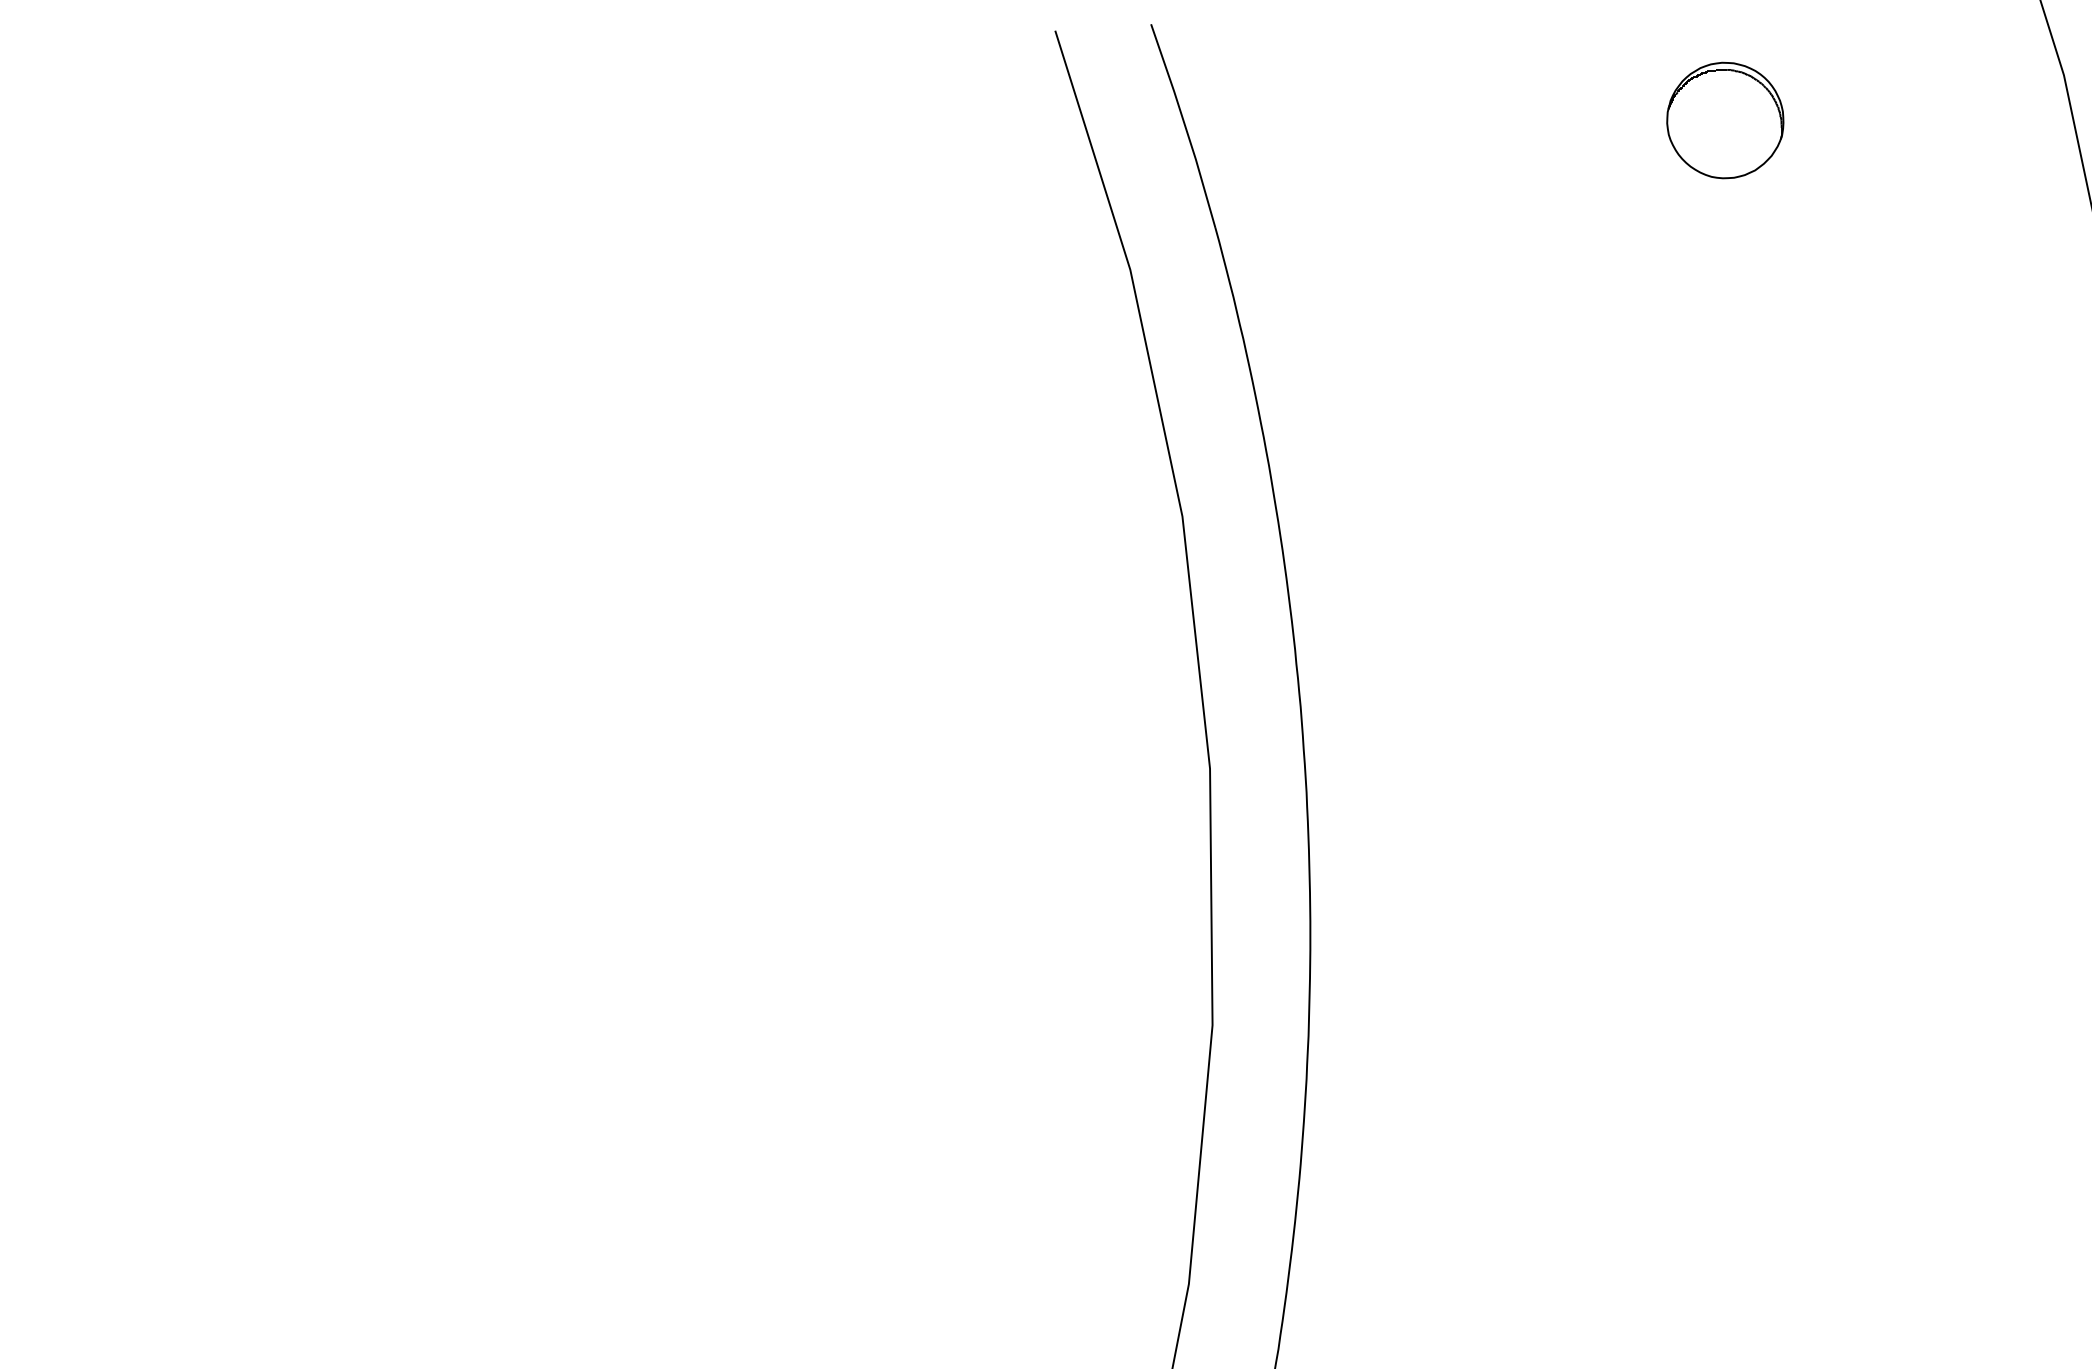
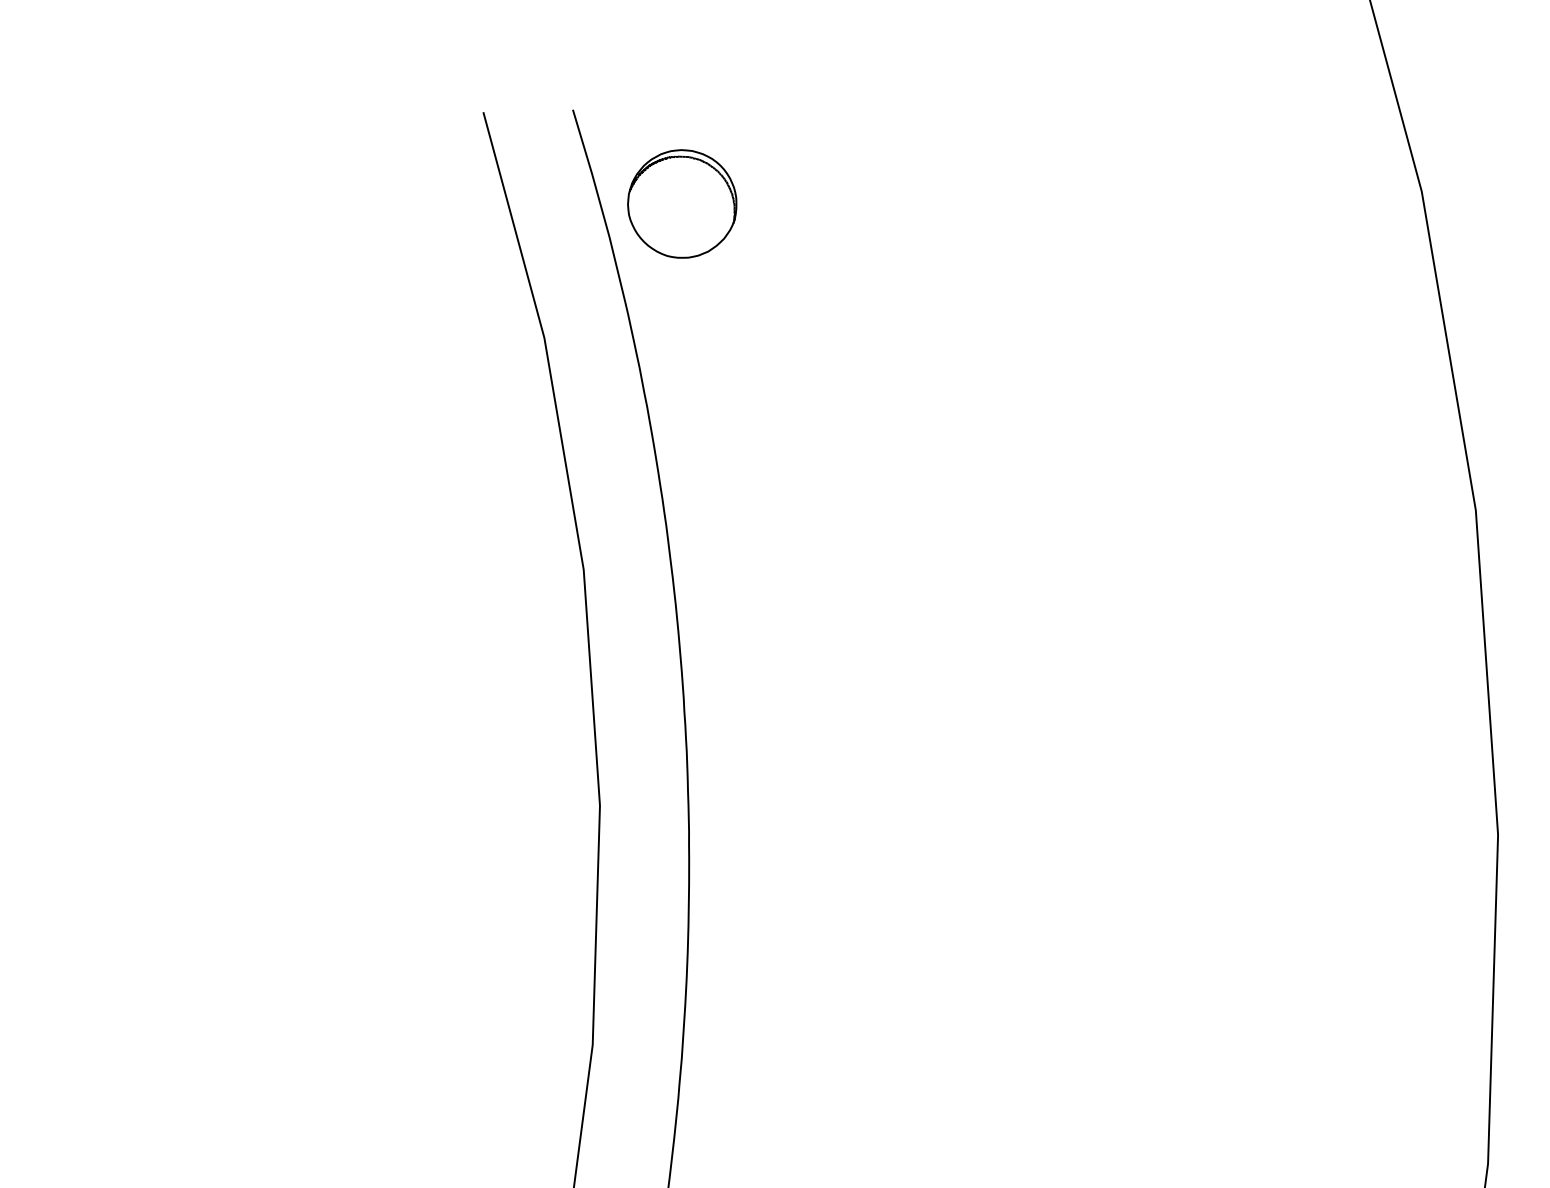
part: (1725, 120) -> (682, 204), moved

